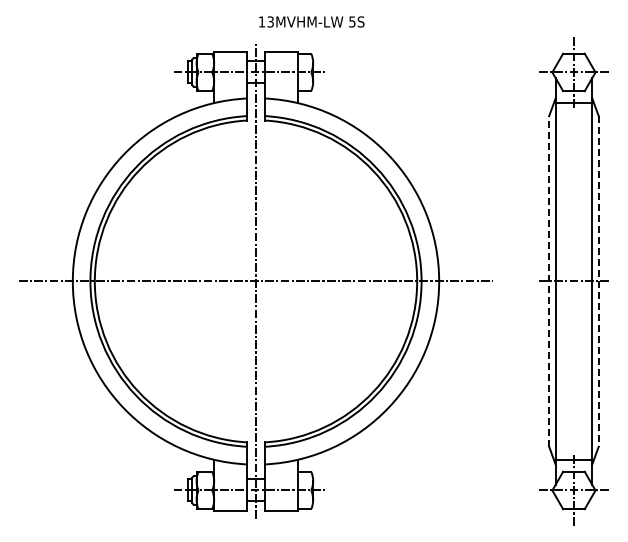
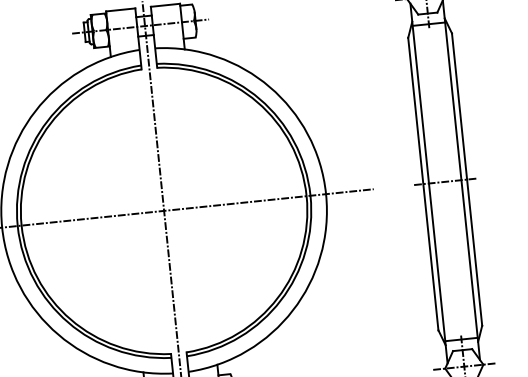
line: (549, 281) -> (423, 184), dashed -> solid
line: (598, 281) -> (466, 179), dashed -> solid

